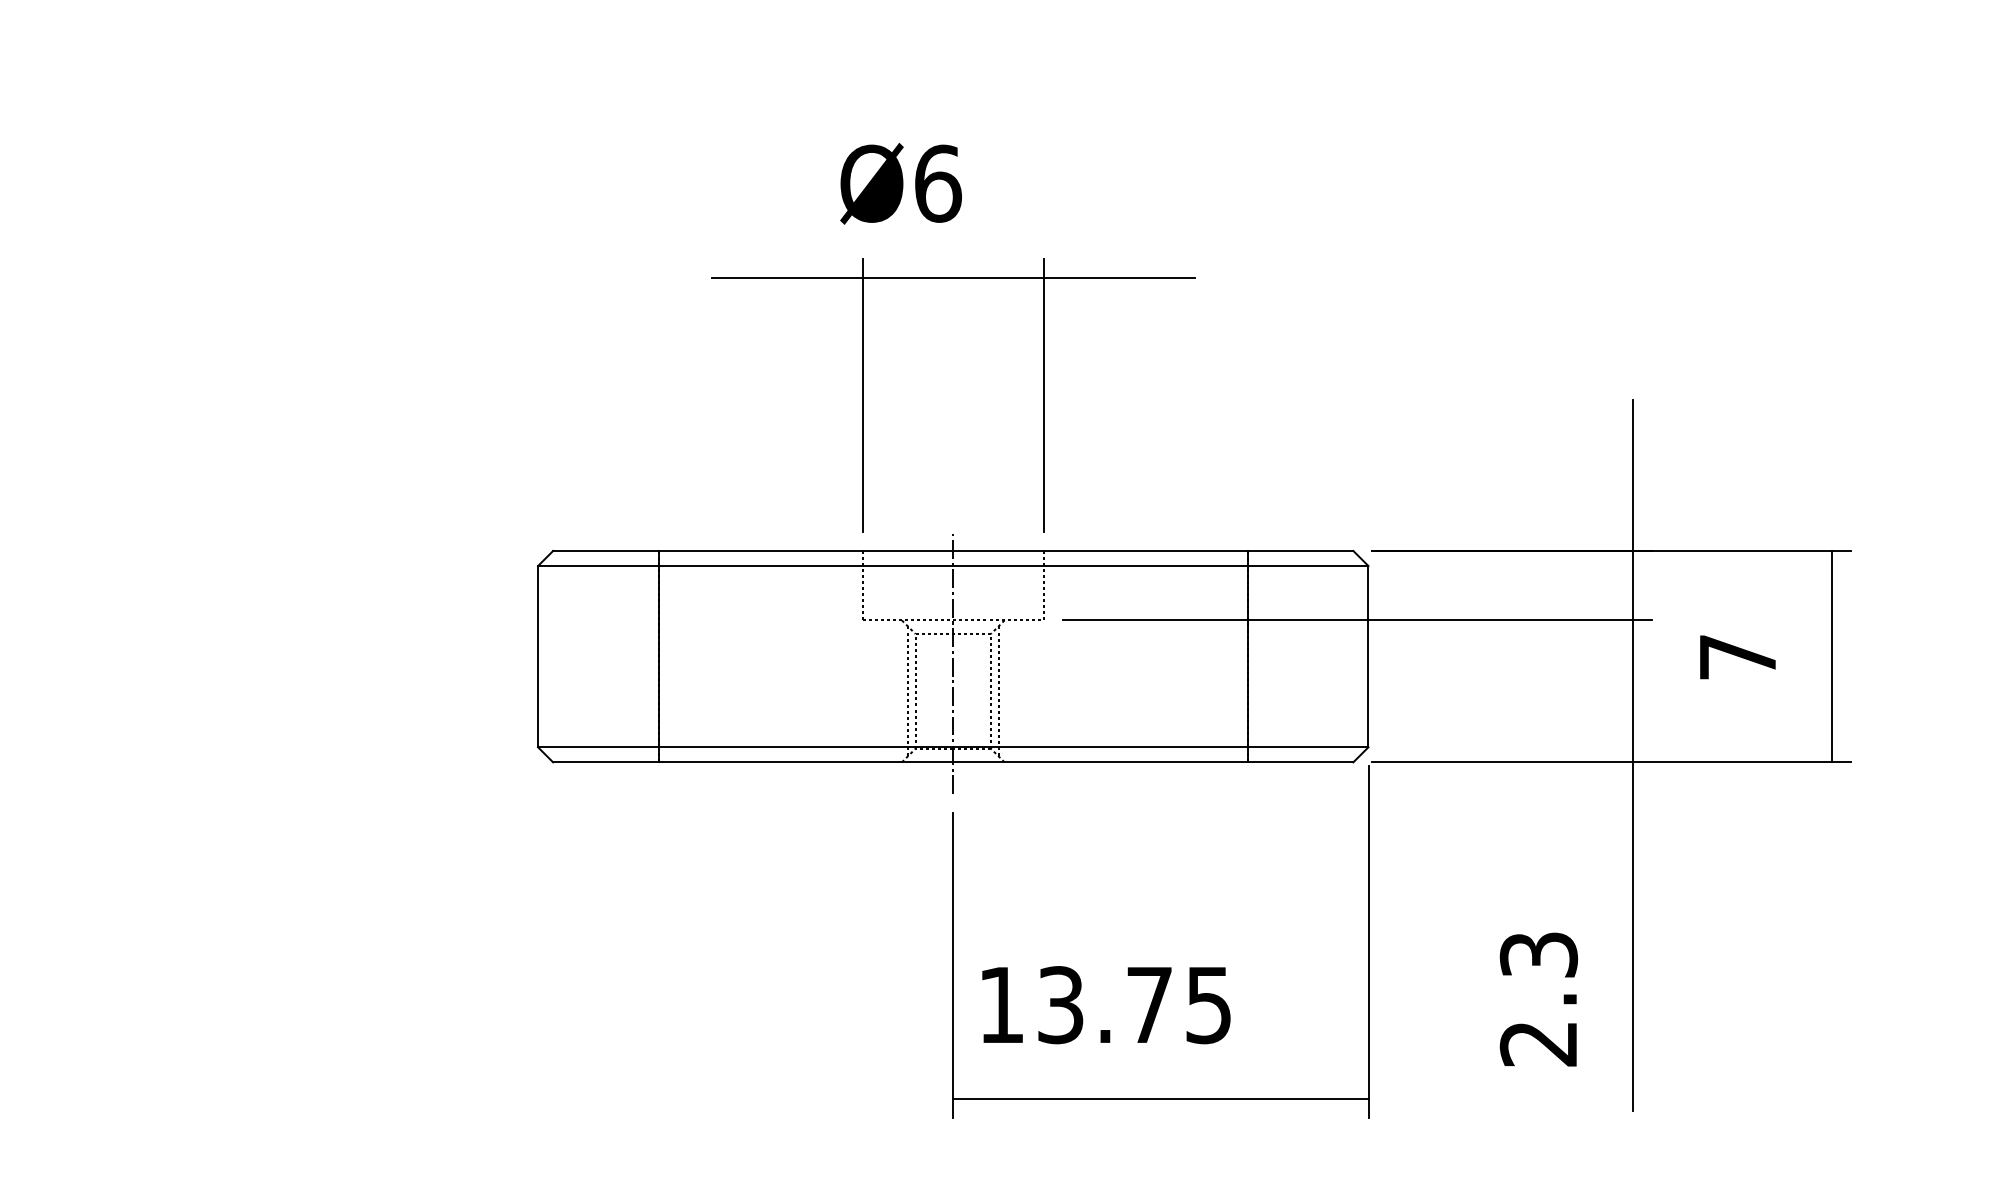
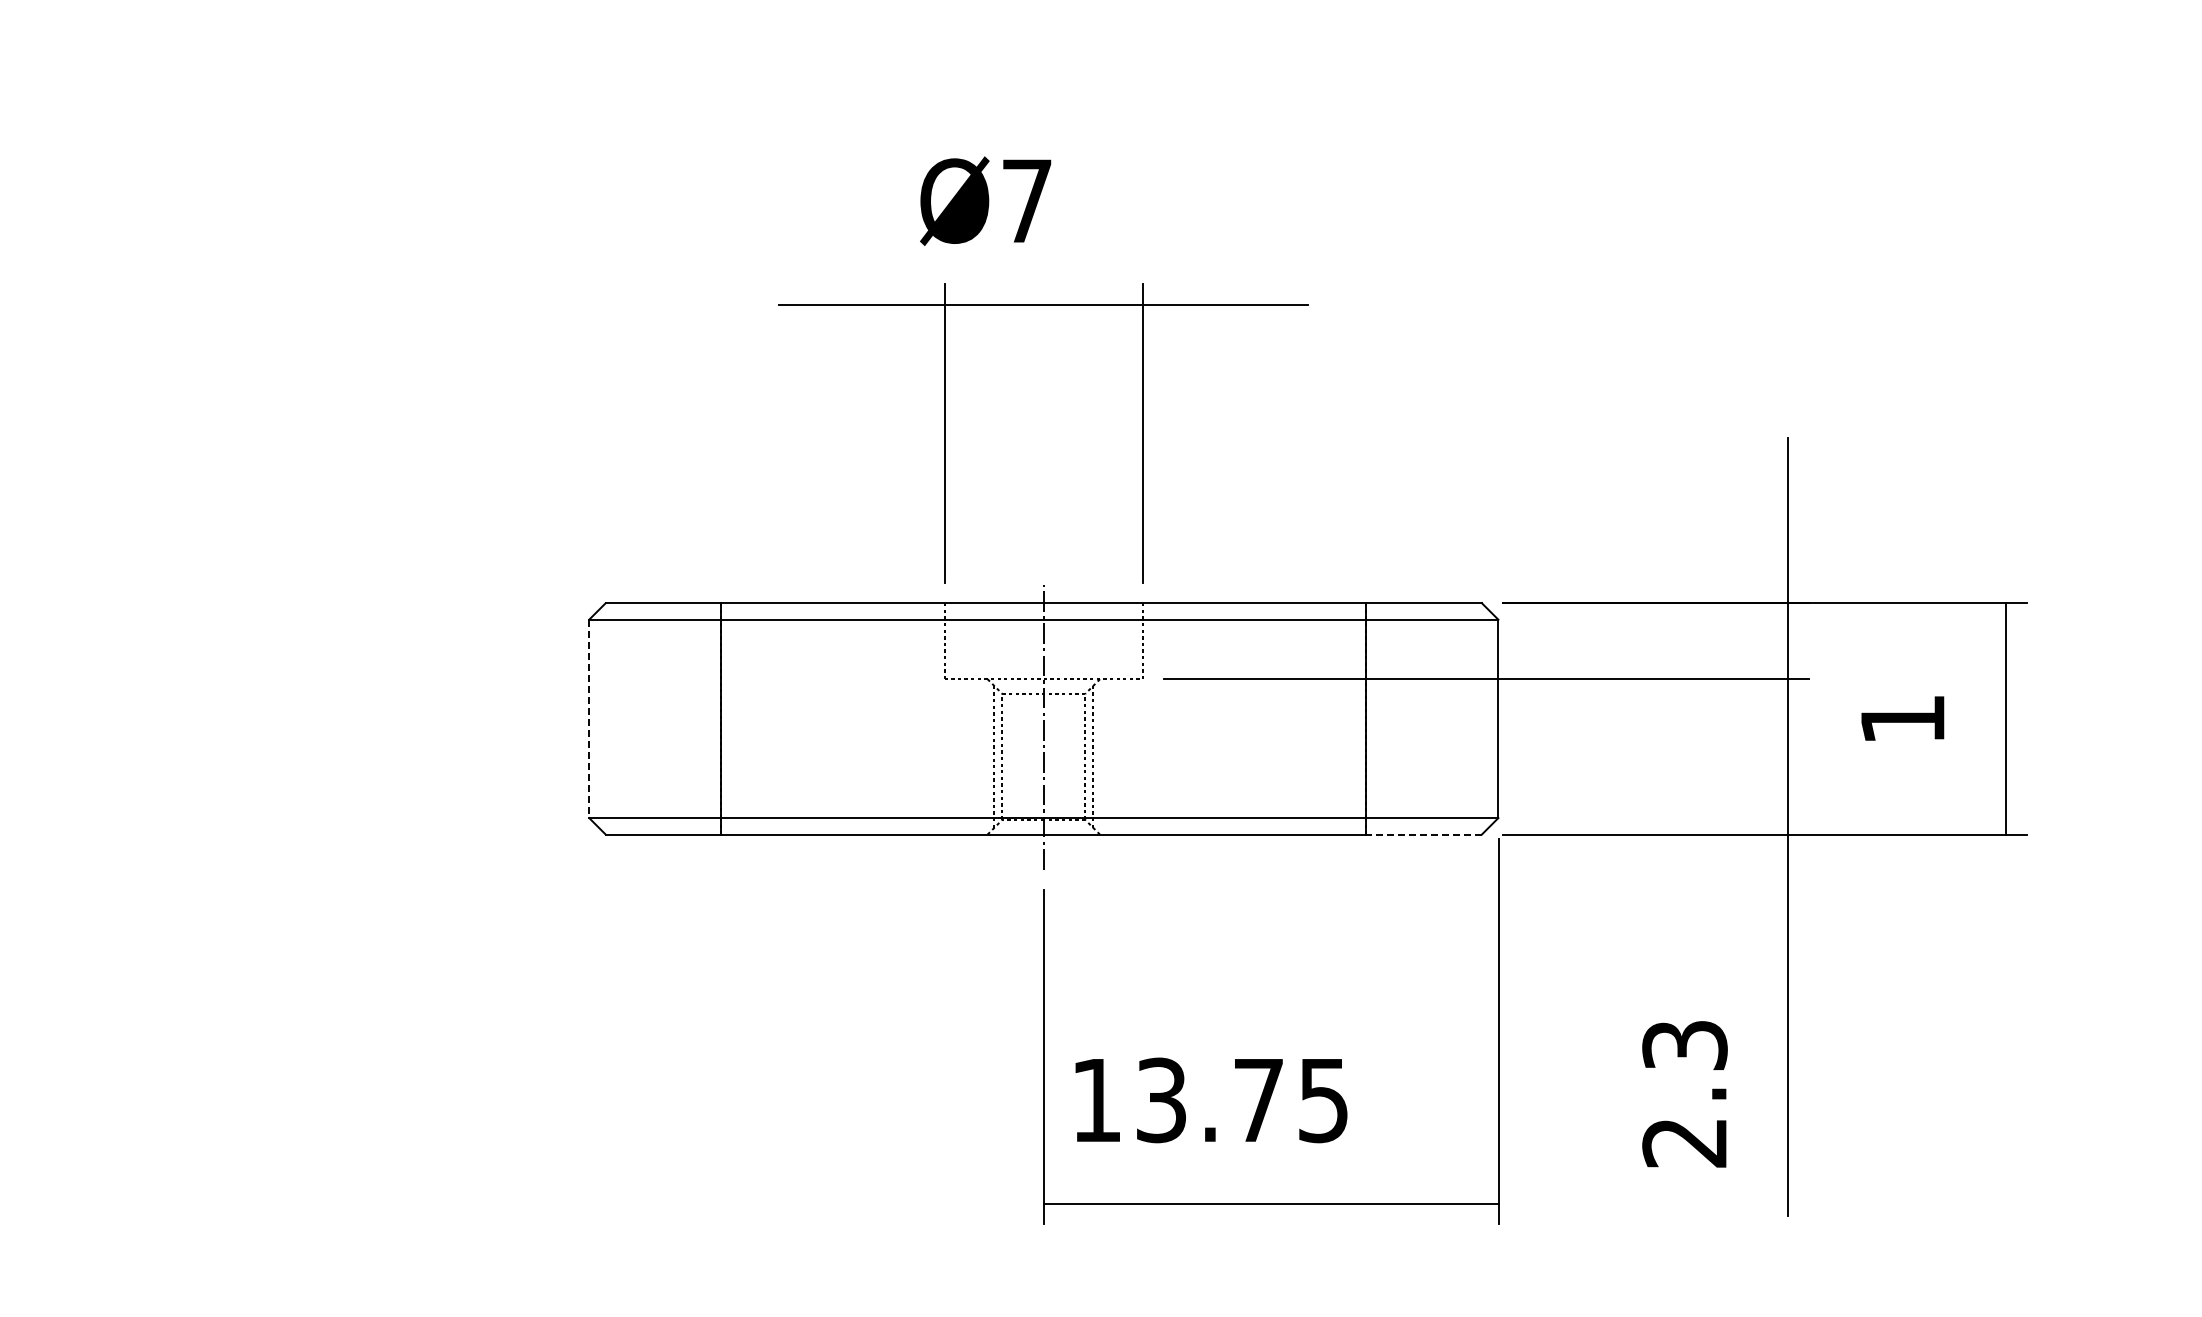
text: (938, 183) -> (1027, 200), Ø6 -> Ø7
line: (538, 657) -> (589, 719), solid -> dashed
text: (1737, 657) -> (1902, 719), 7 -> 1
line: (1300, 762) -> (1424, 834), solid -> dashed

